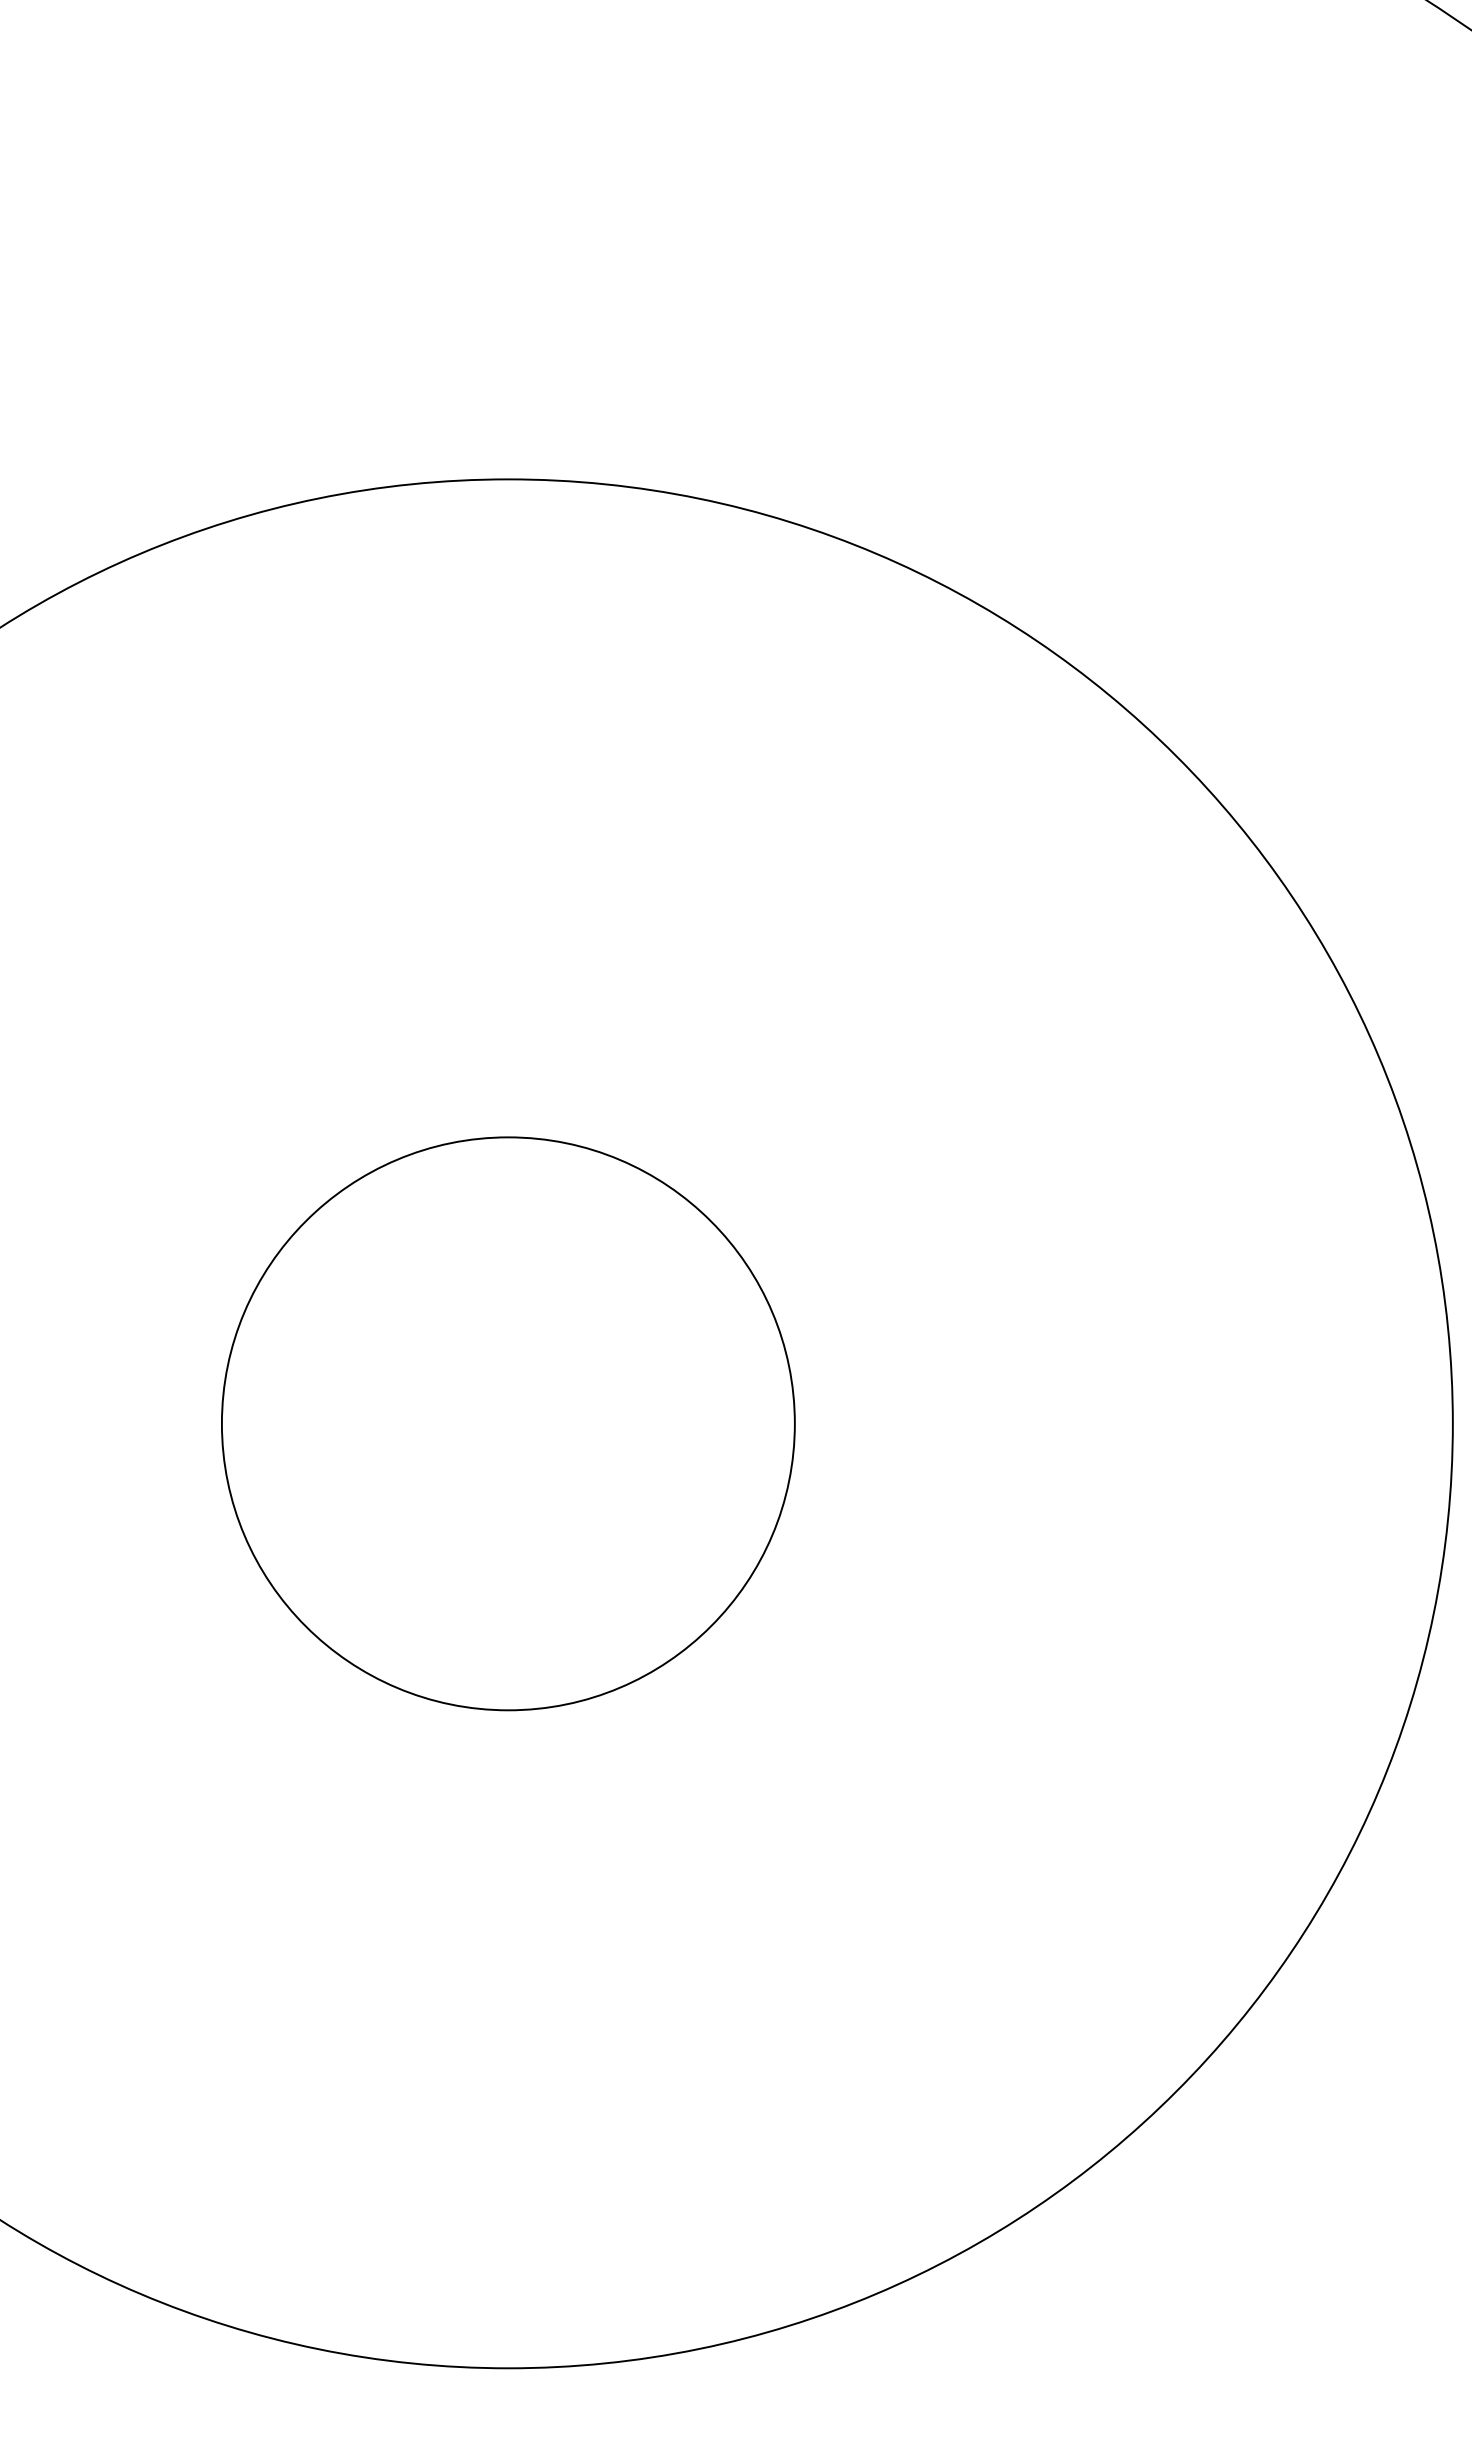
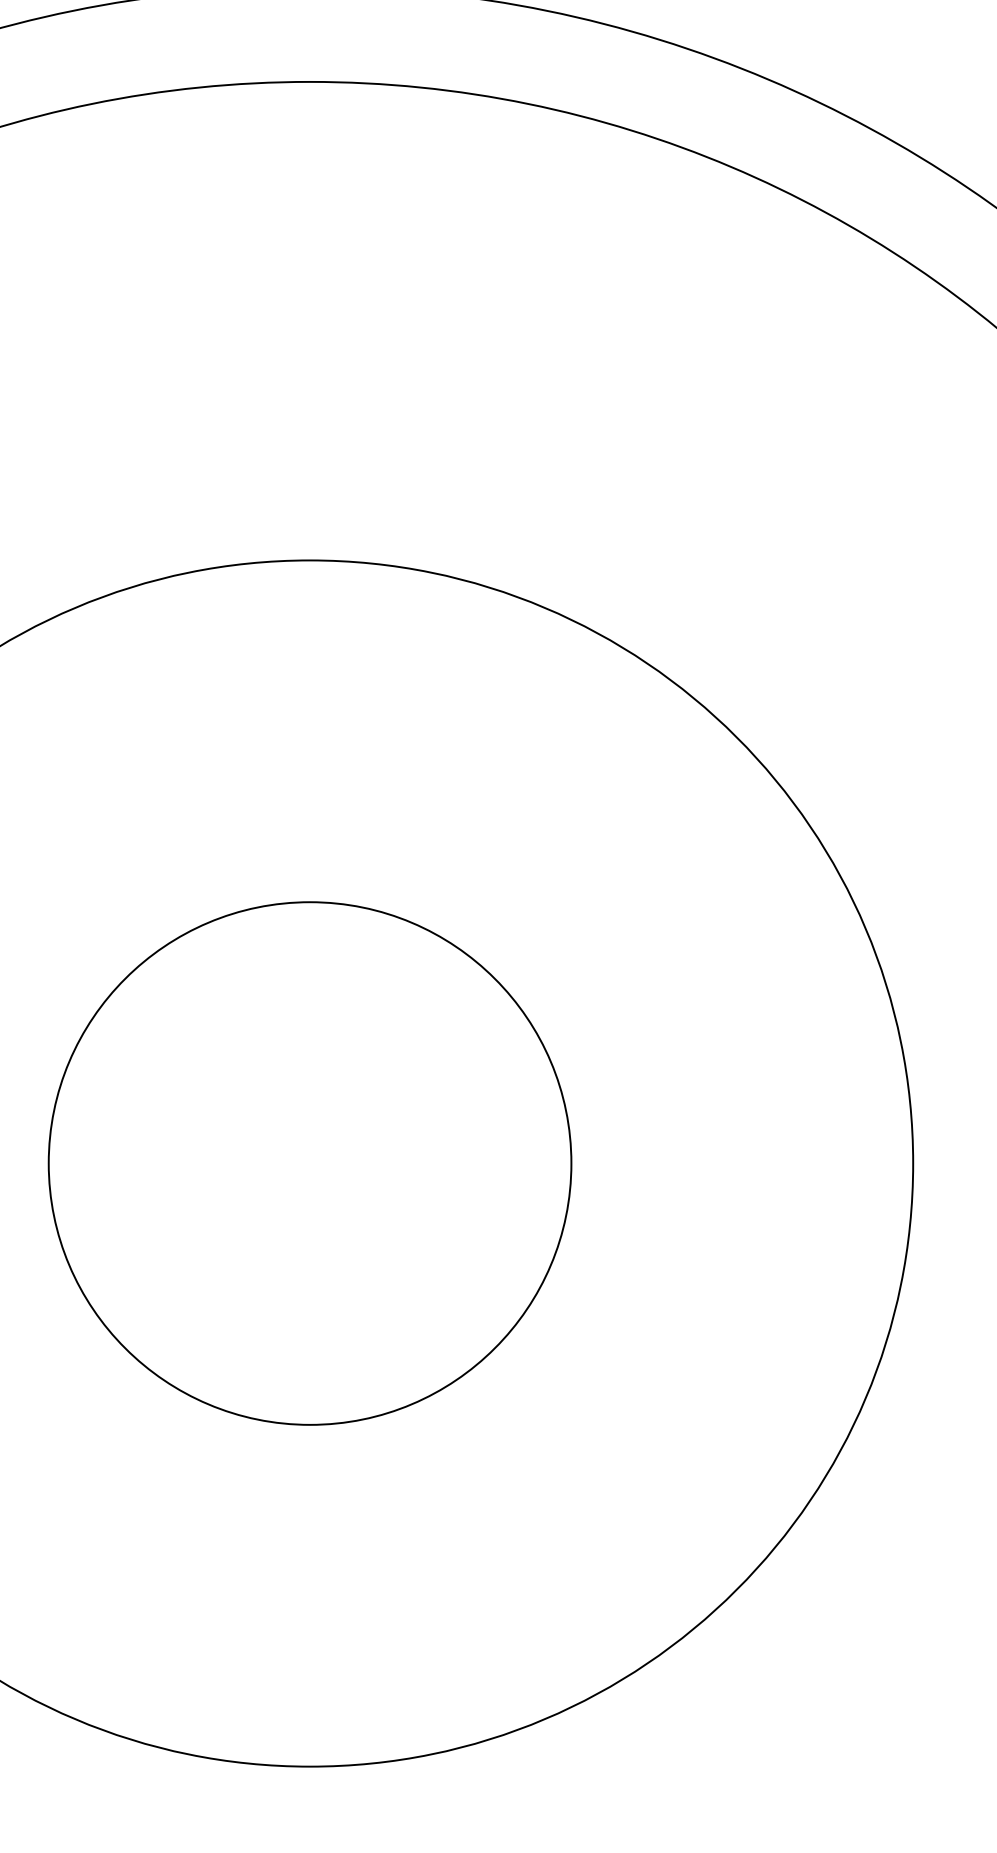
circle: (507, 1423) -> (309, 1163), size x1.43

